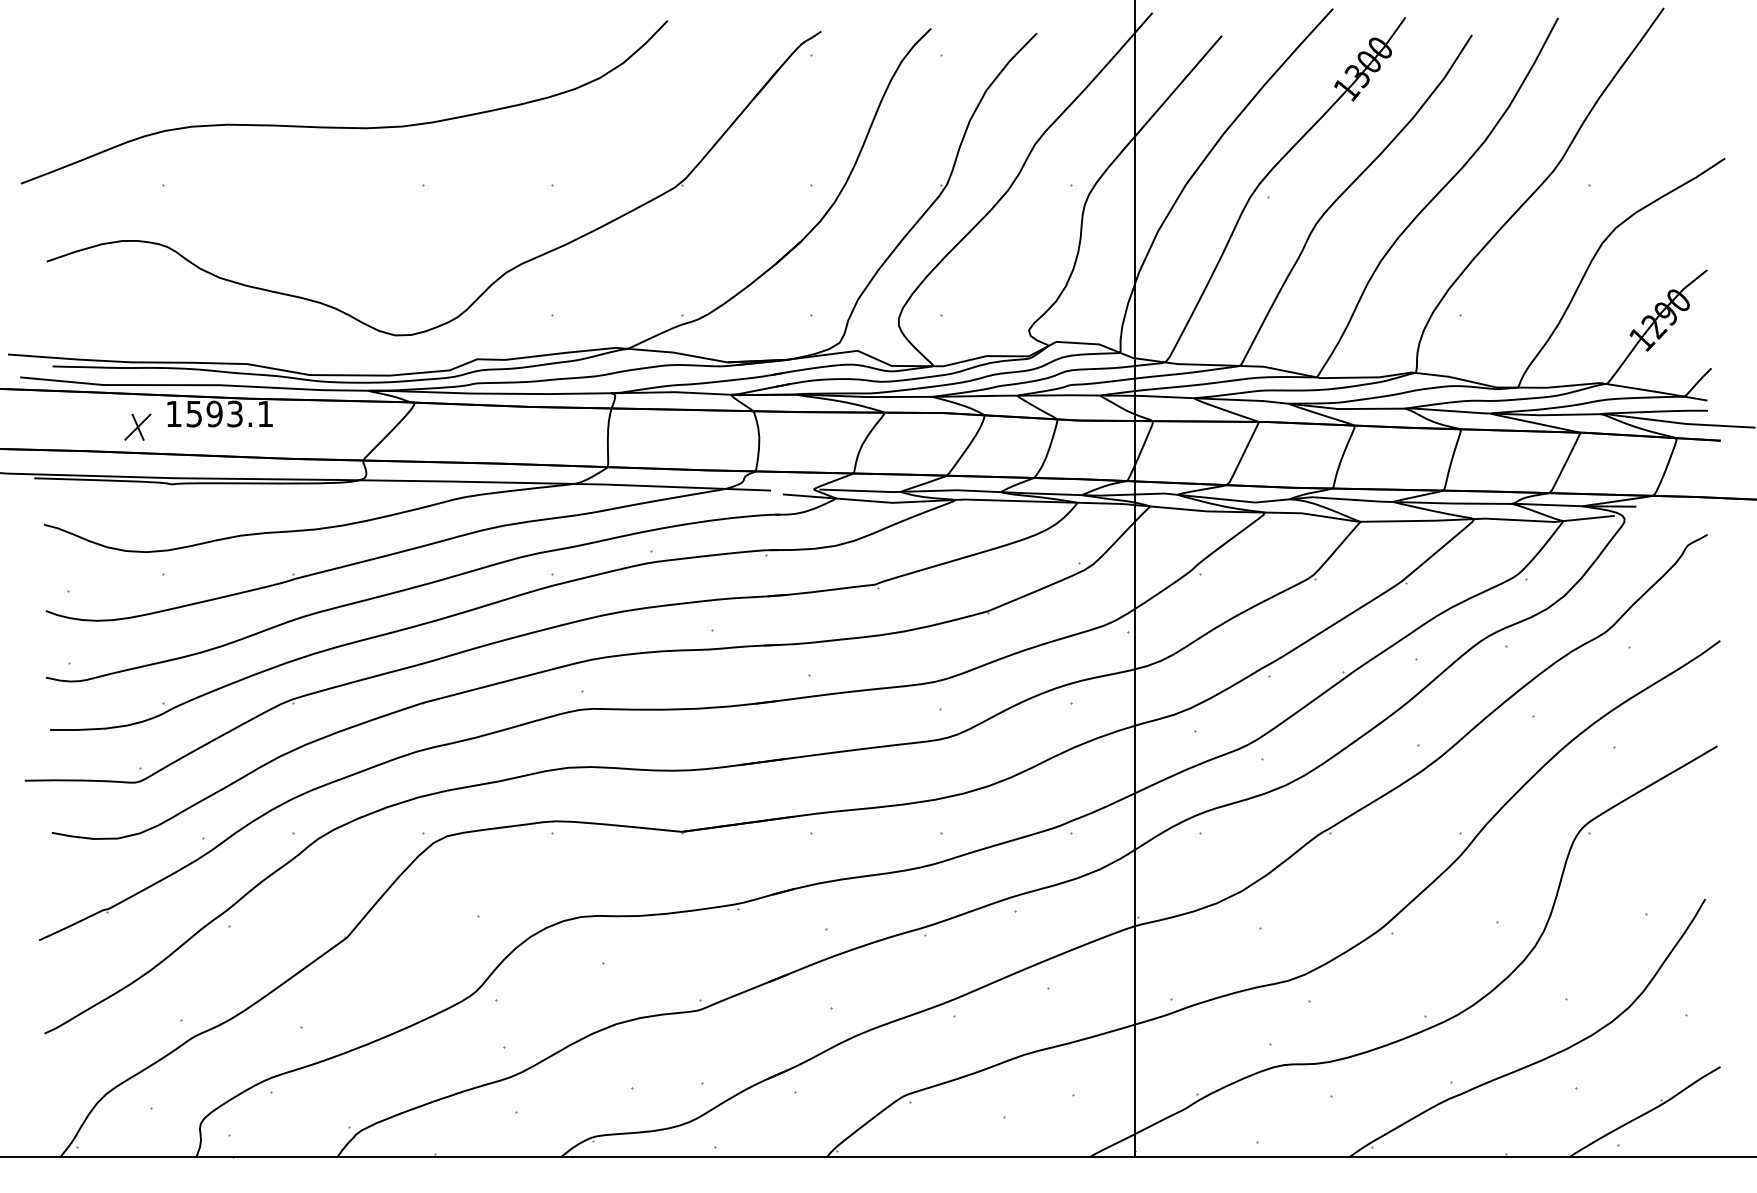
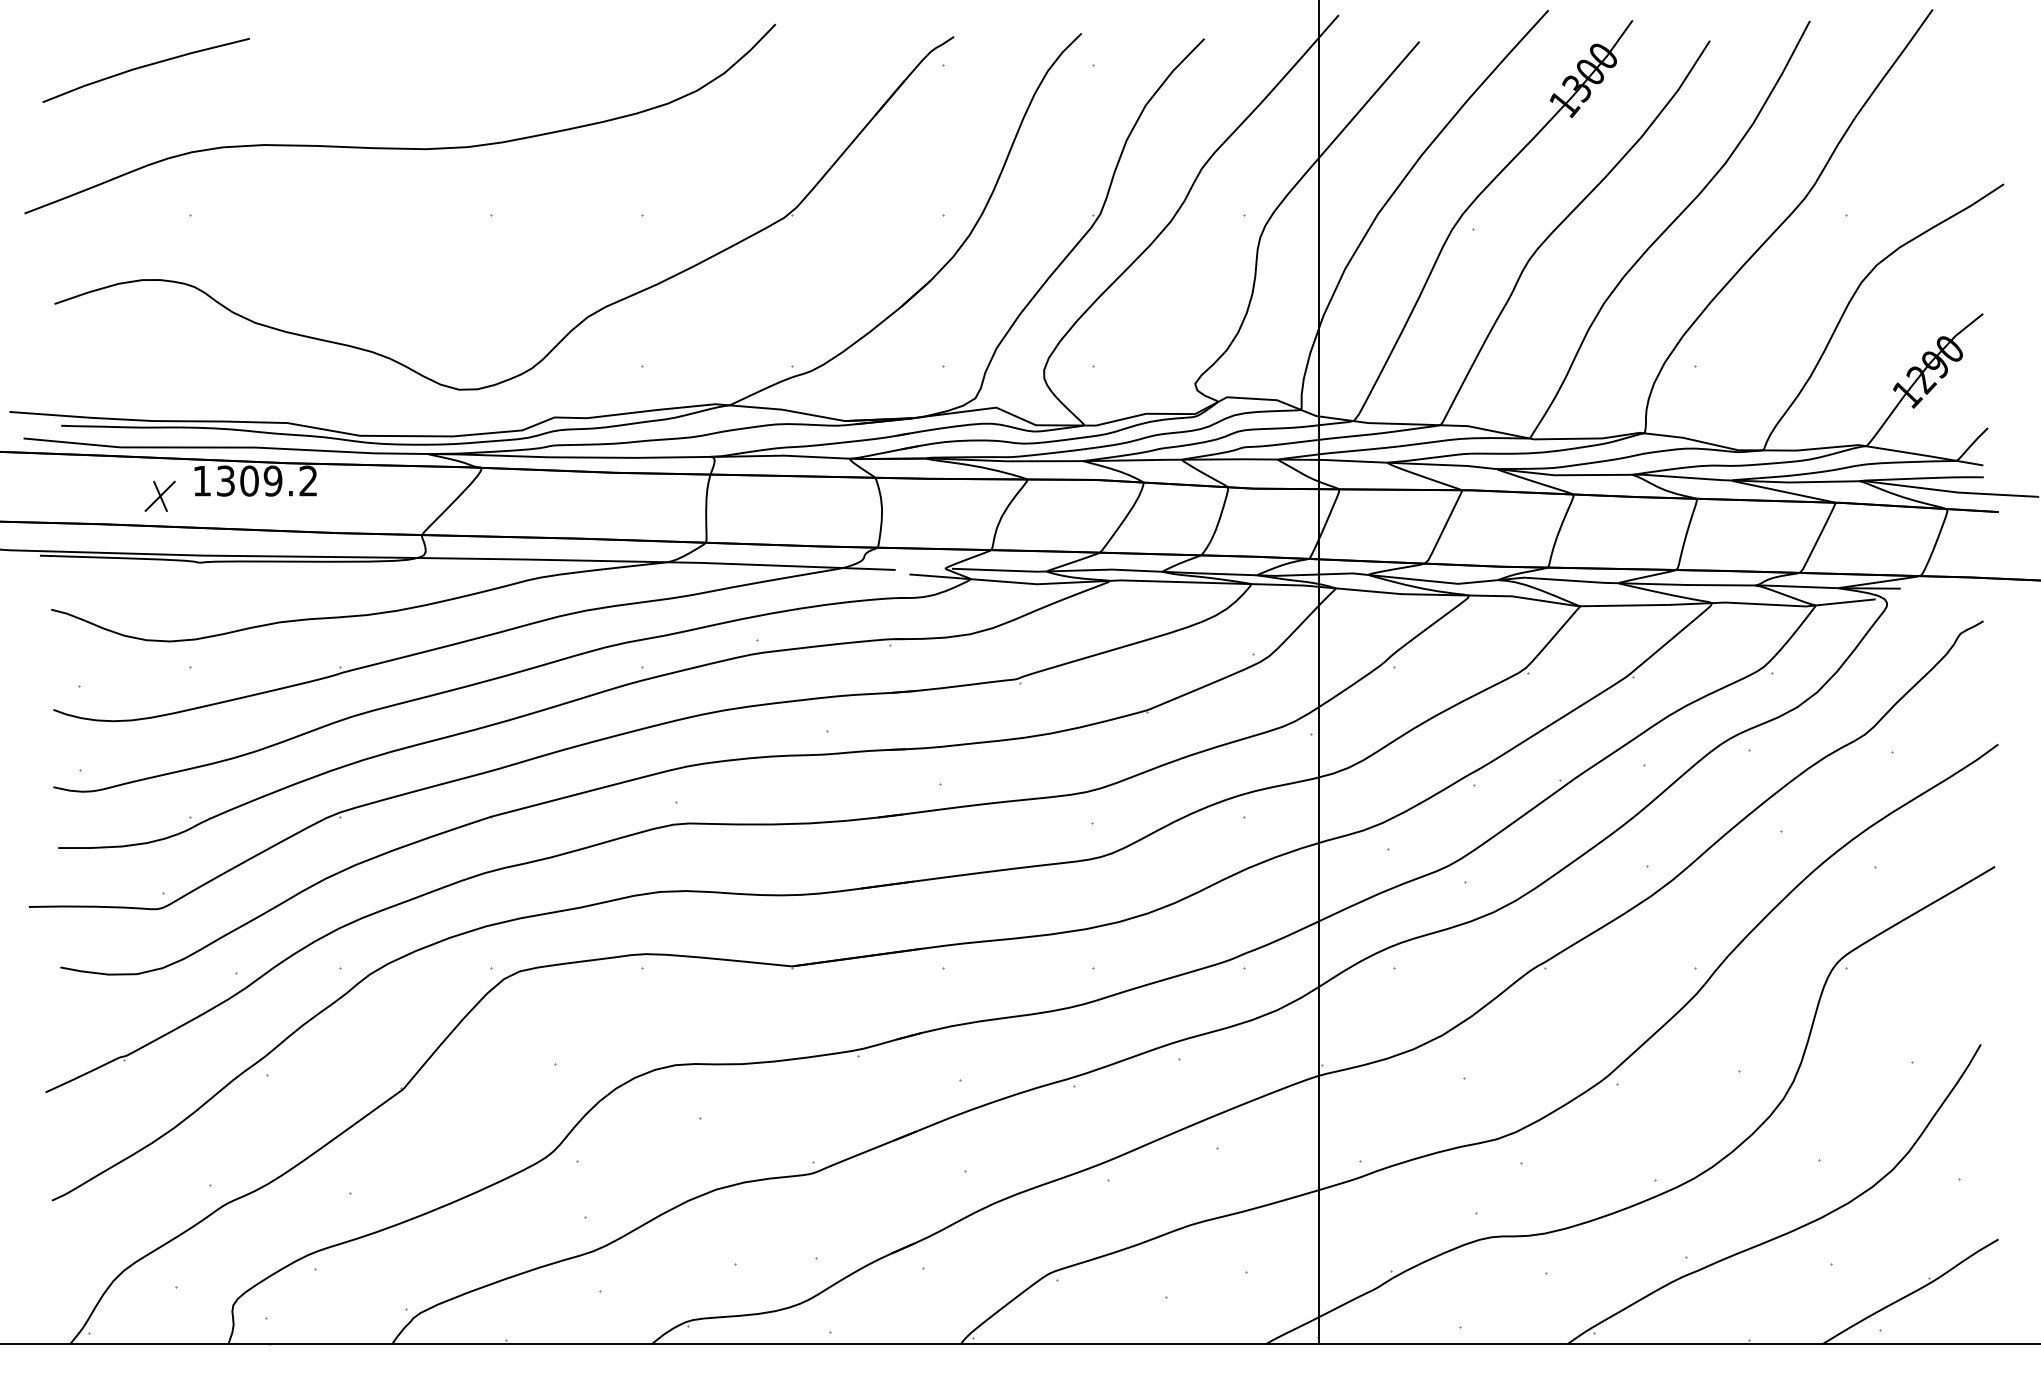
line: (123, 58) -> (143, 68), added
text: (229, 413) -> (266, 480), 1593.1 -> 1309.2

